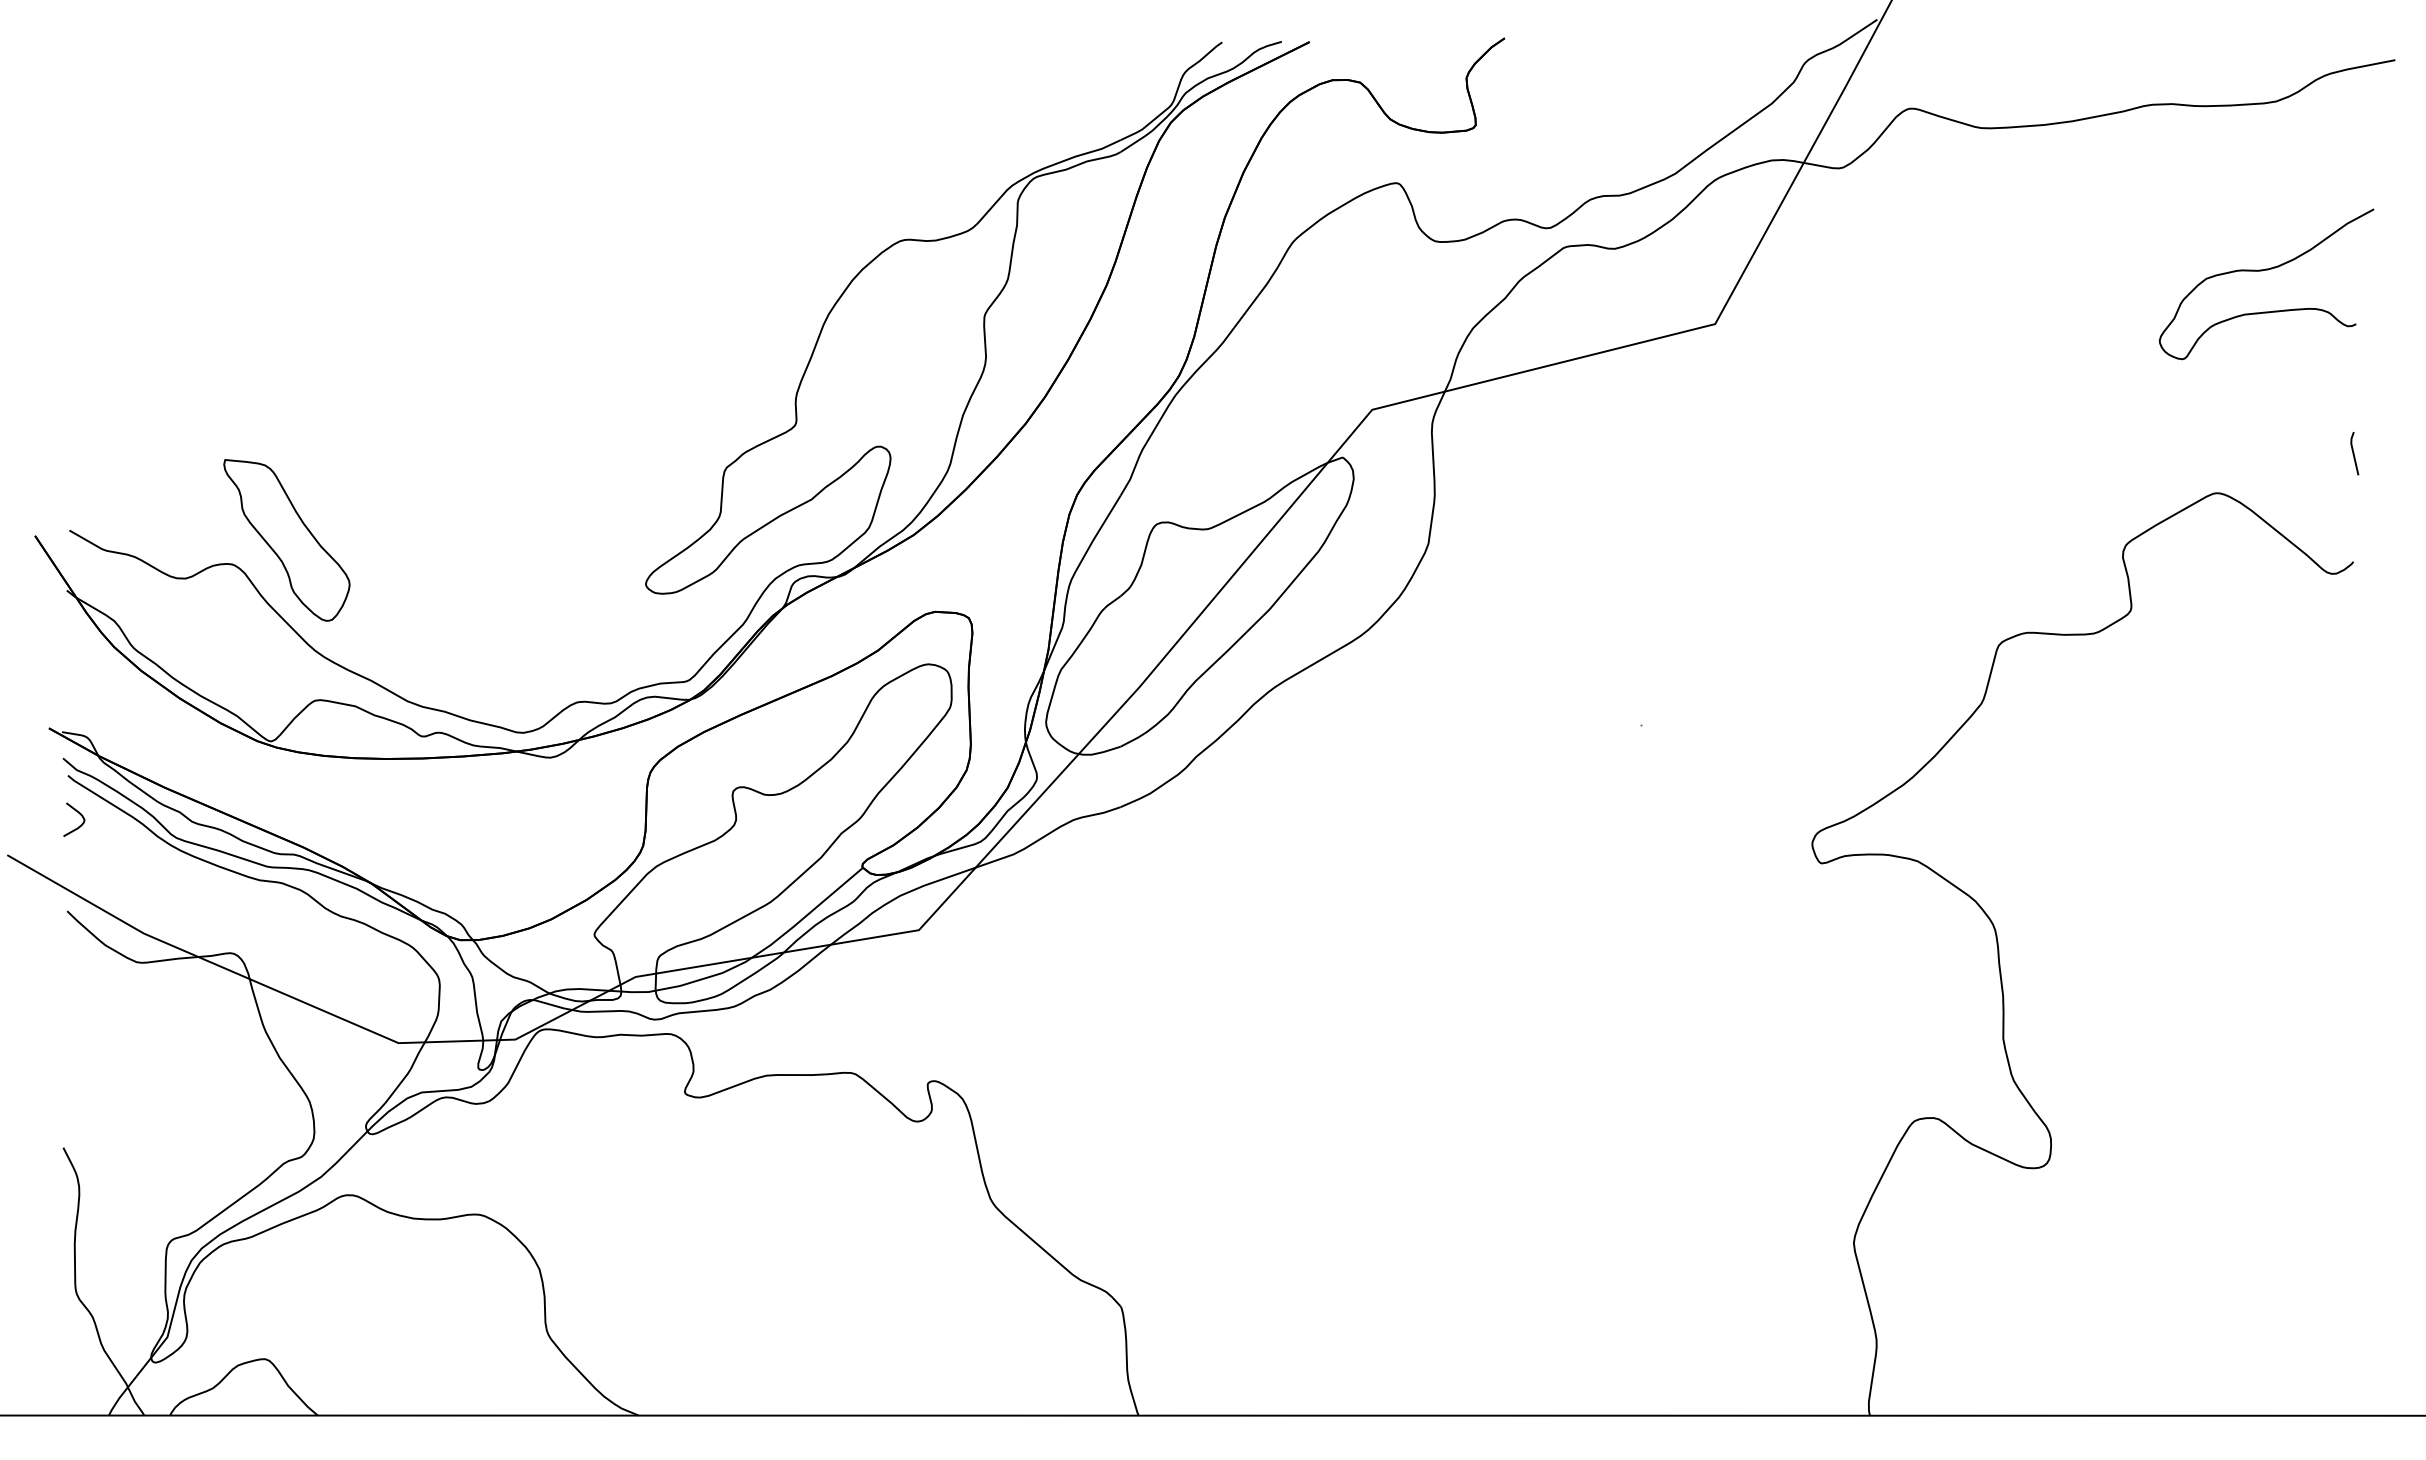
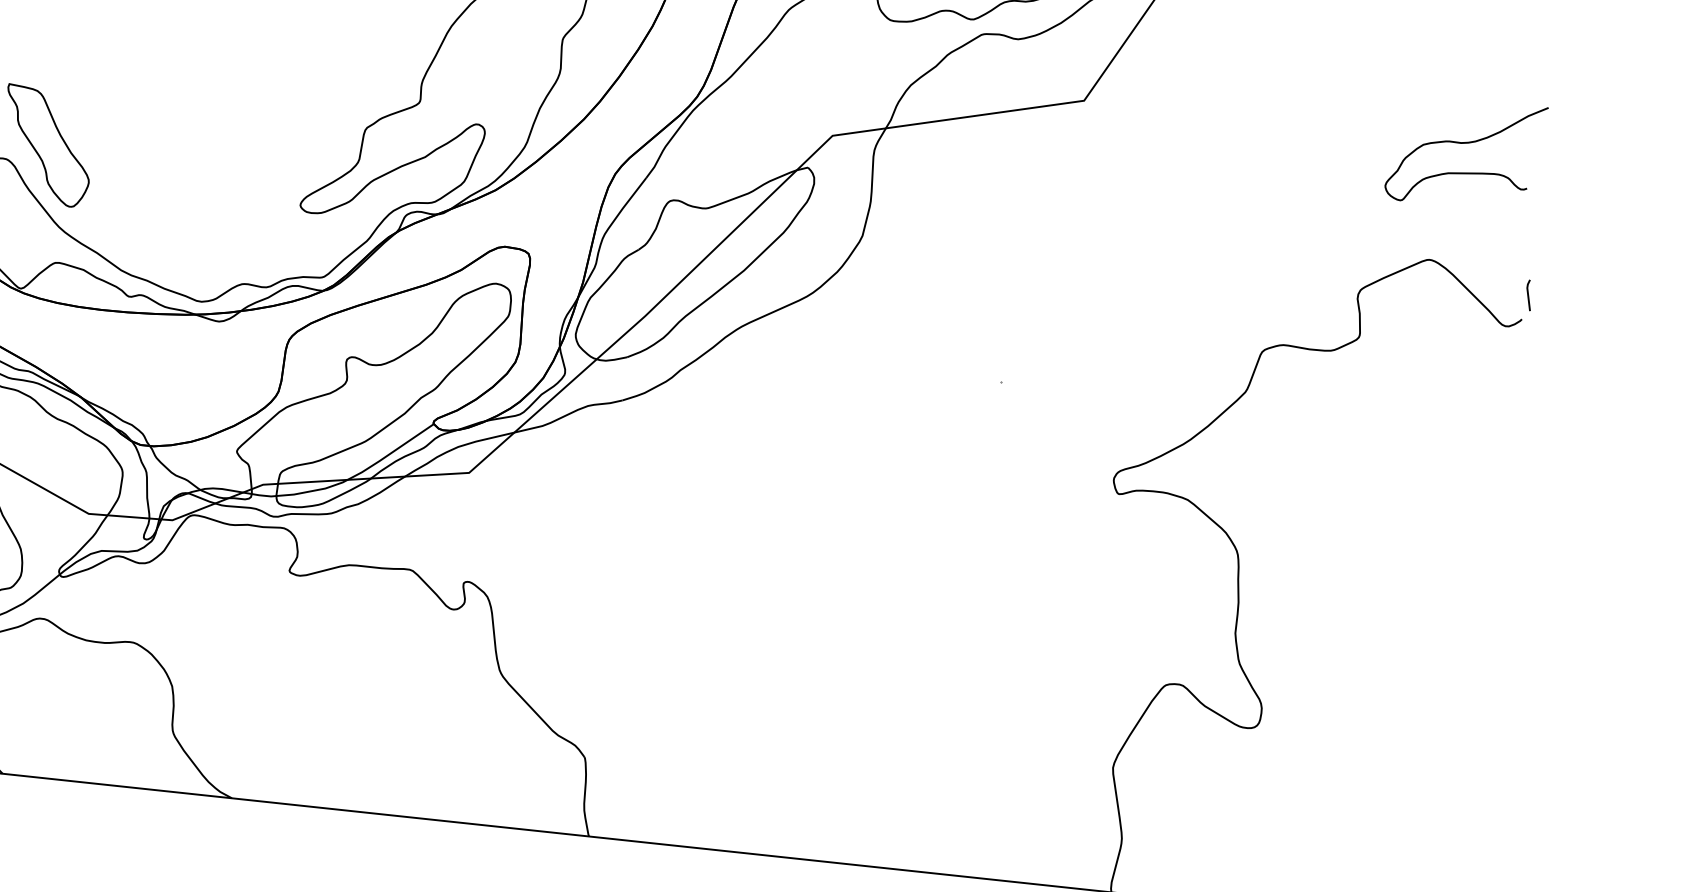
curve: (2262, 271) -> (1464, 143), moved
line: (2354, 453) -> (1528, 295), moved

